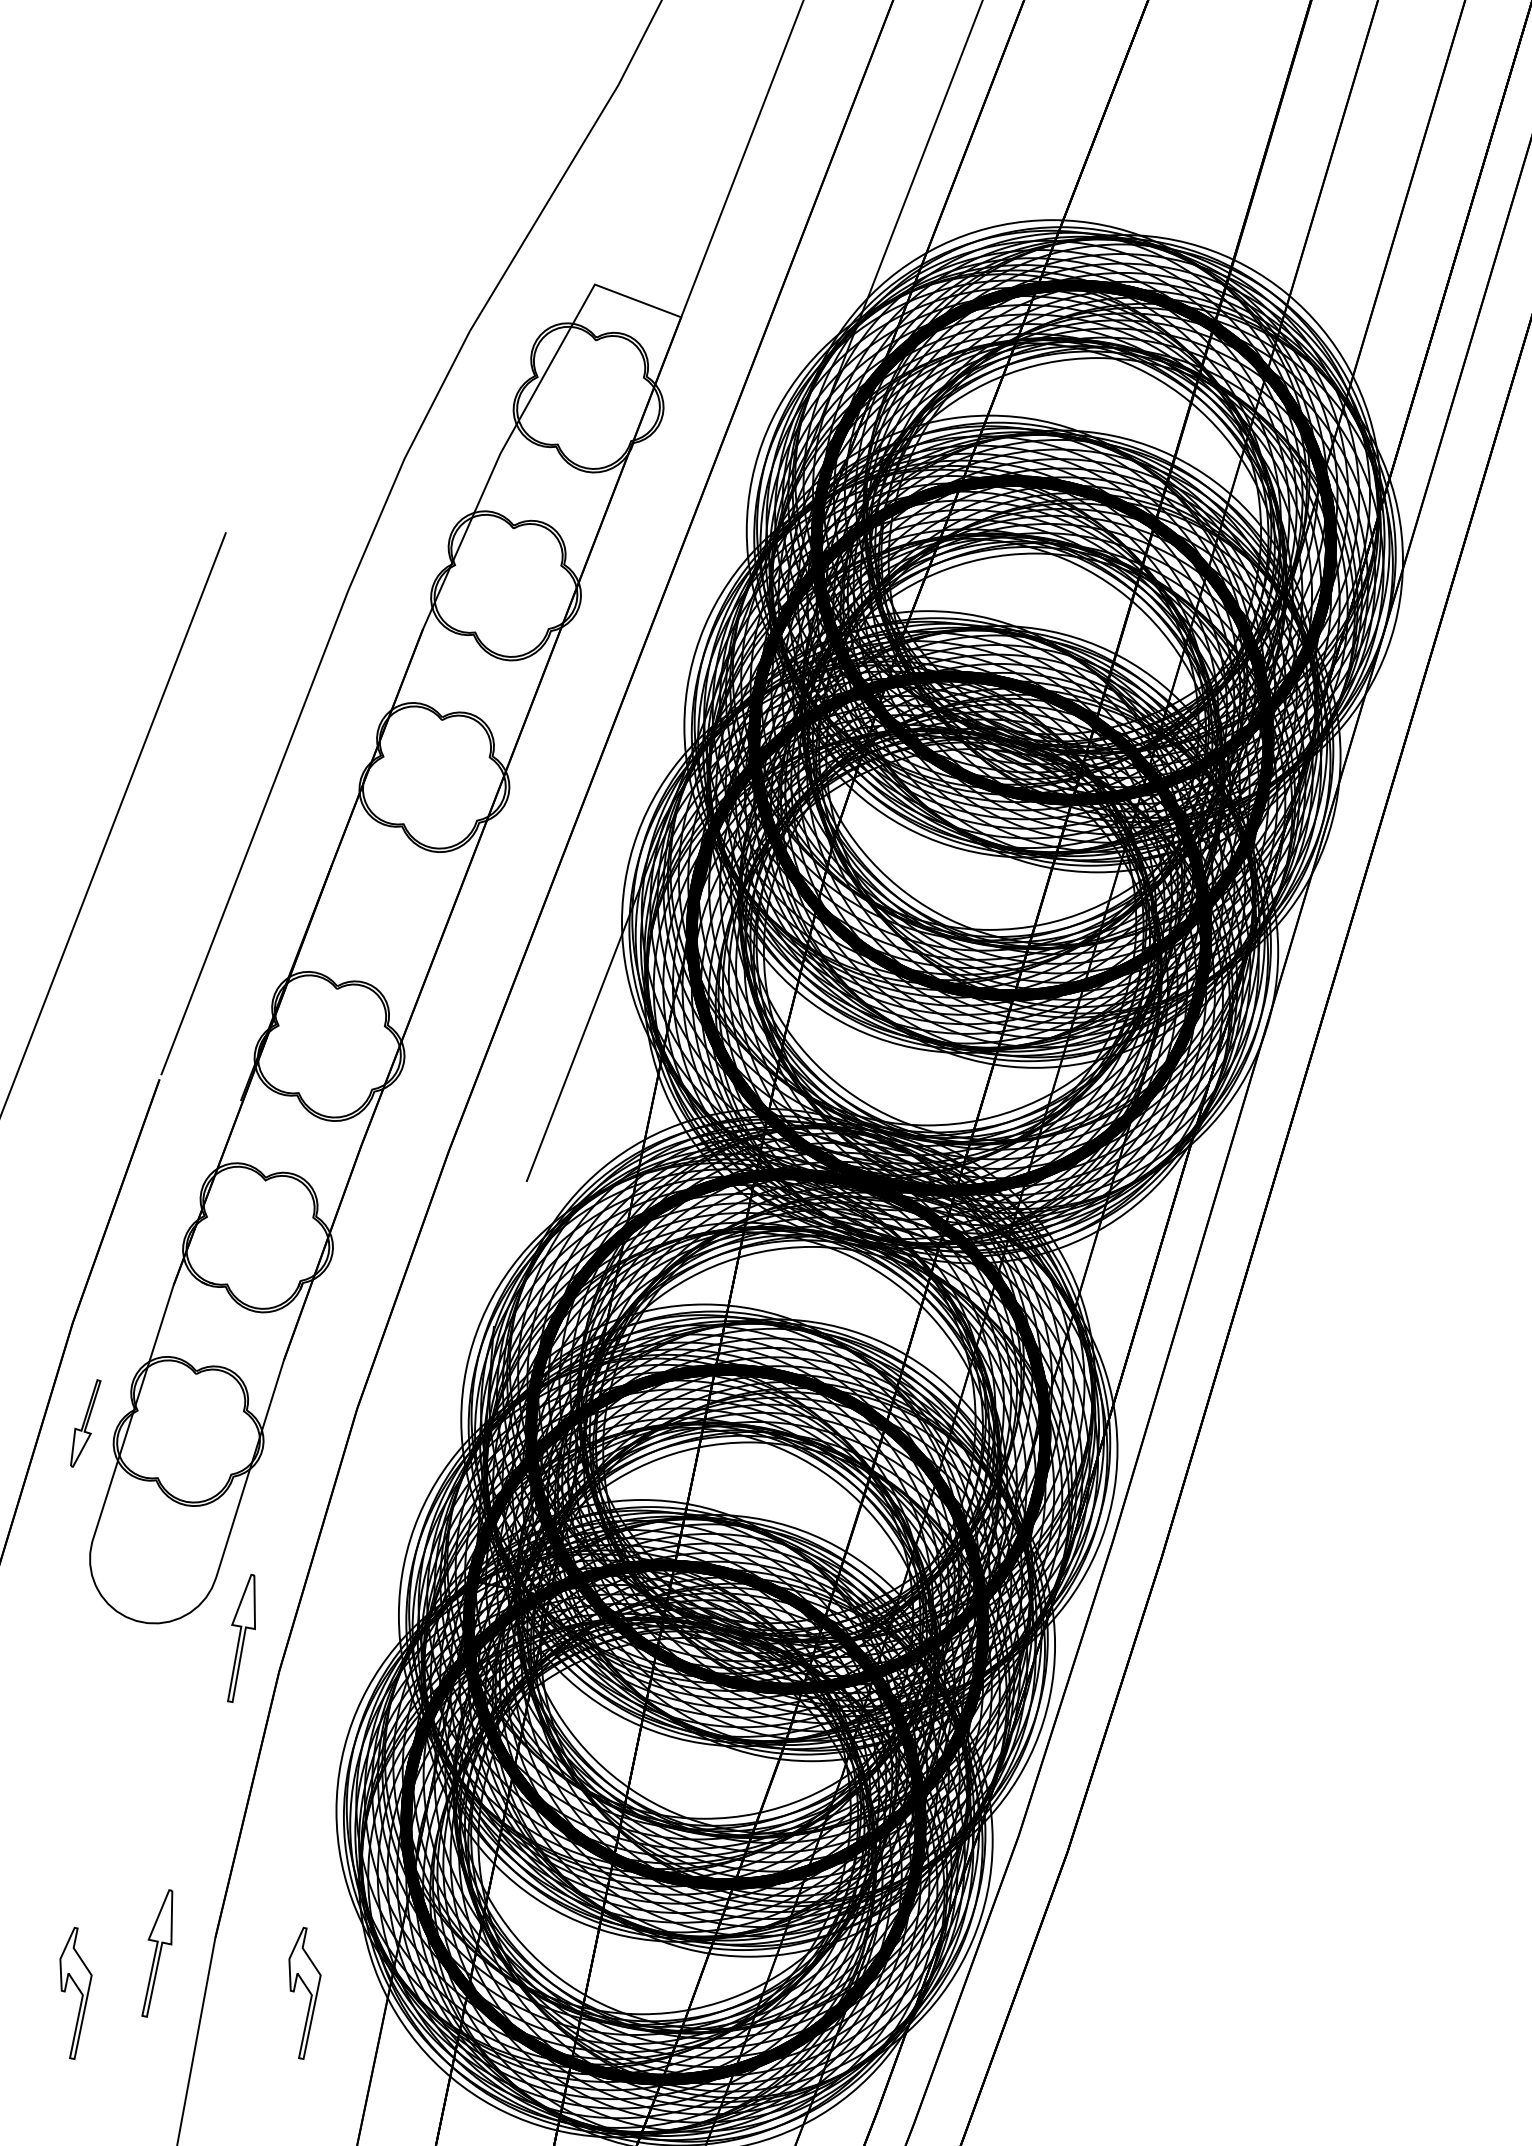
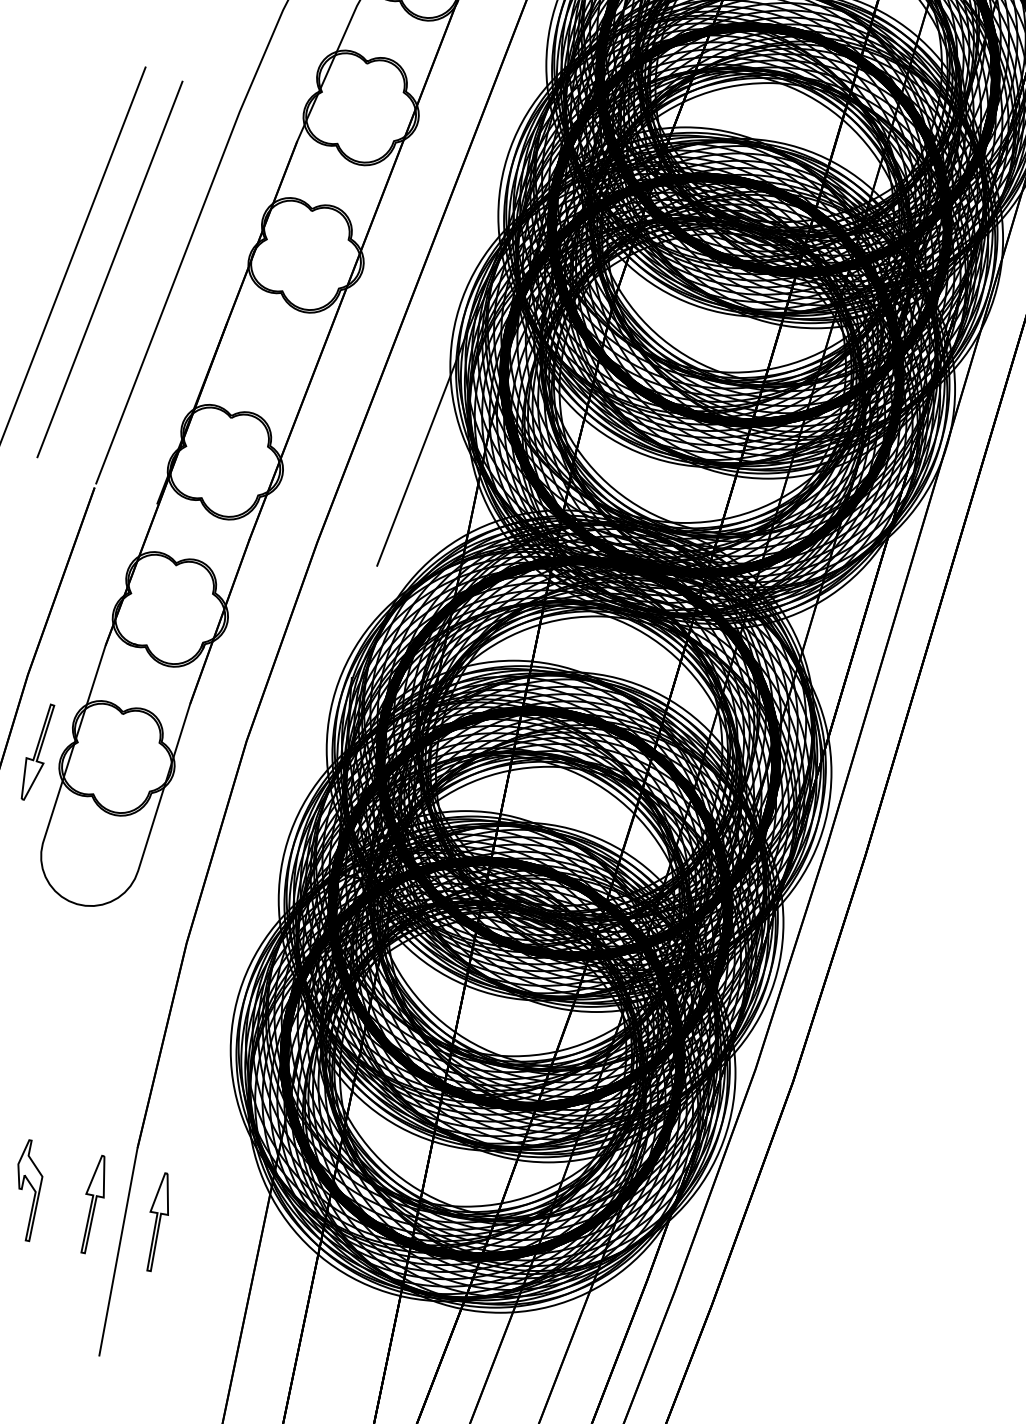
line: (179, 795) -> (109, 269), added
part: (85, 1423) -> (37, 752), size x1.43
part: (241, 1638) -> (157, 1222), moved
part: (157, 1953) -> (93, 1204), moved
part: (304, 1992) -> (206, 1189), removed

